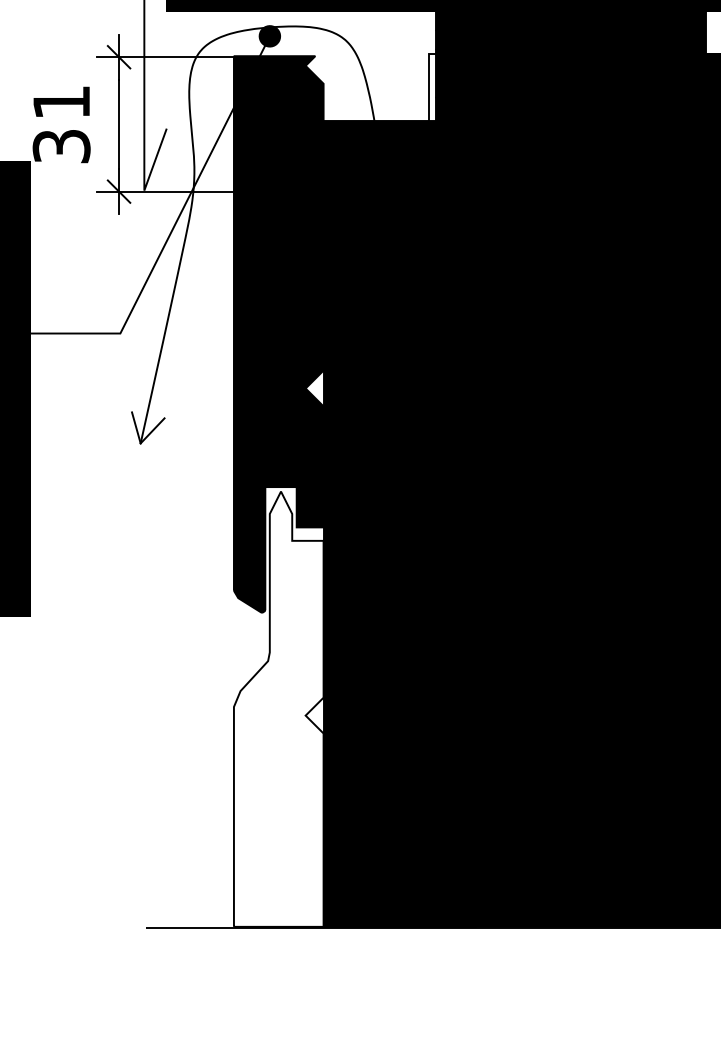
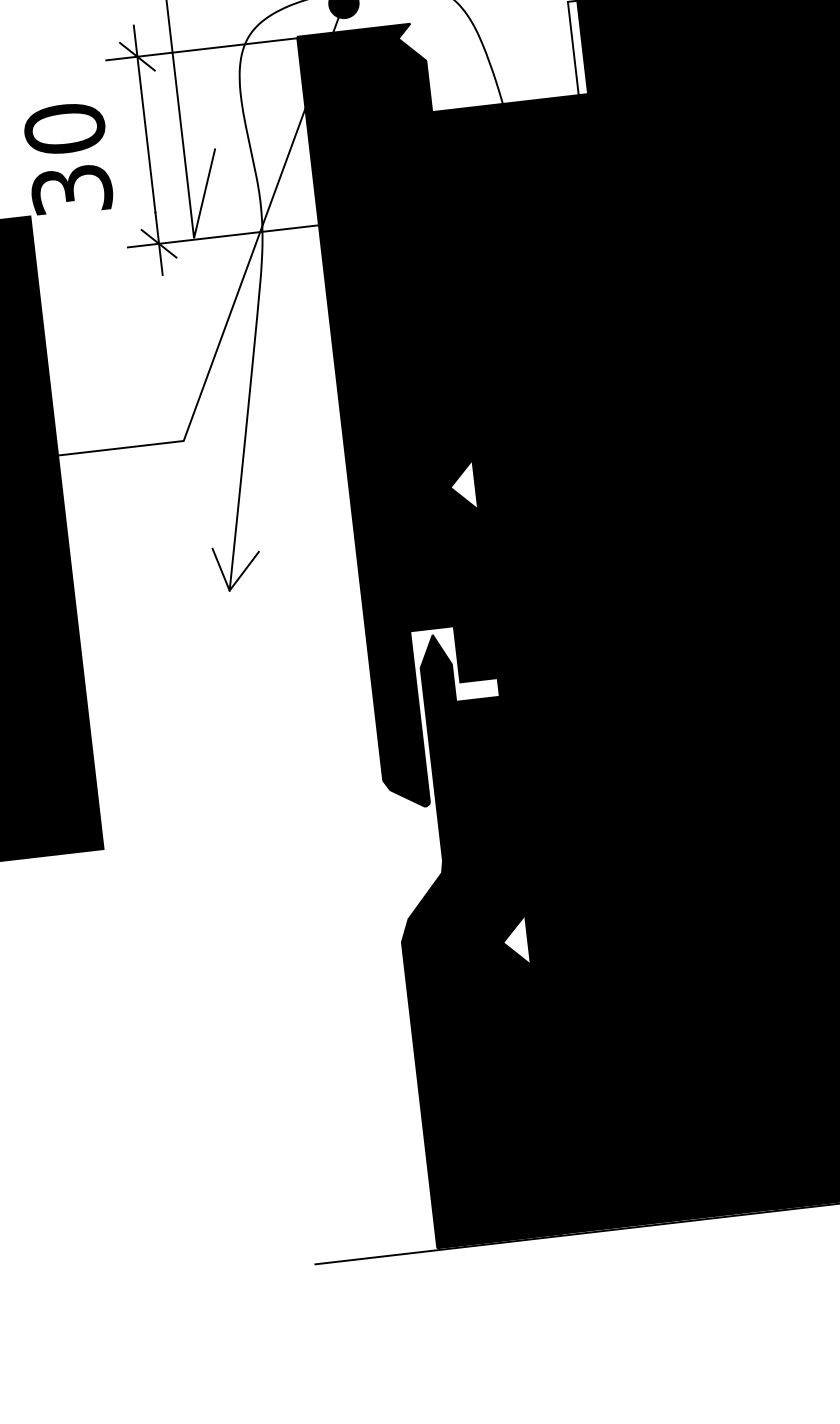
text: (61, 102) -> (64, 129), 31 -> 30
fill: (278, 708) -> (464, 937), added

